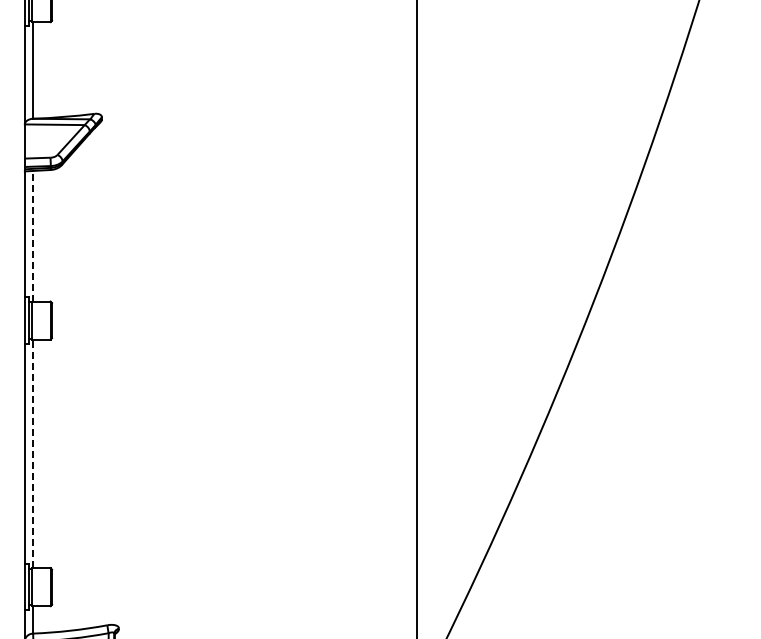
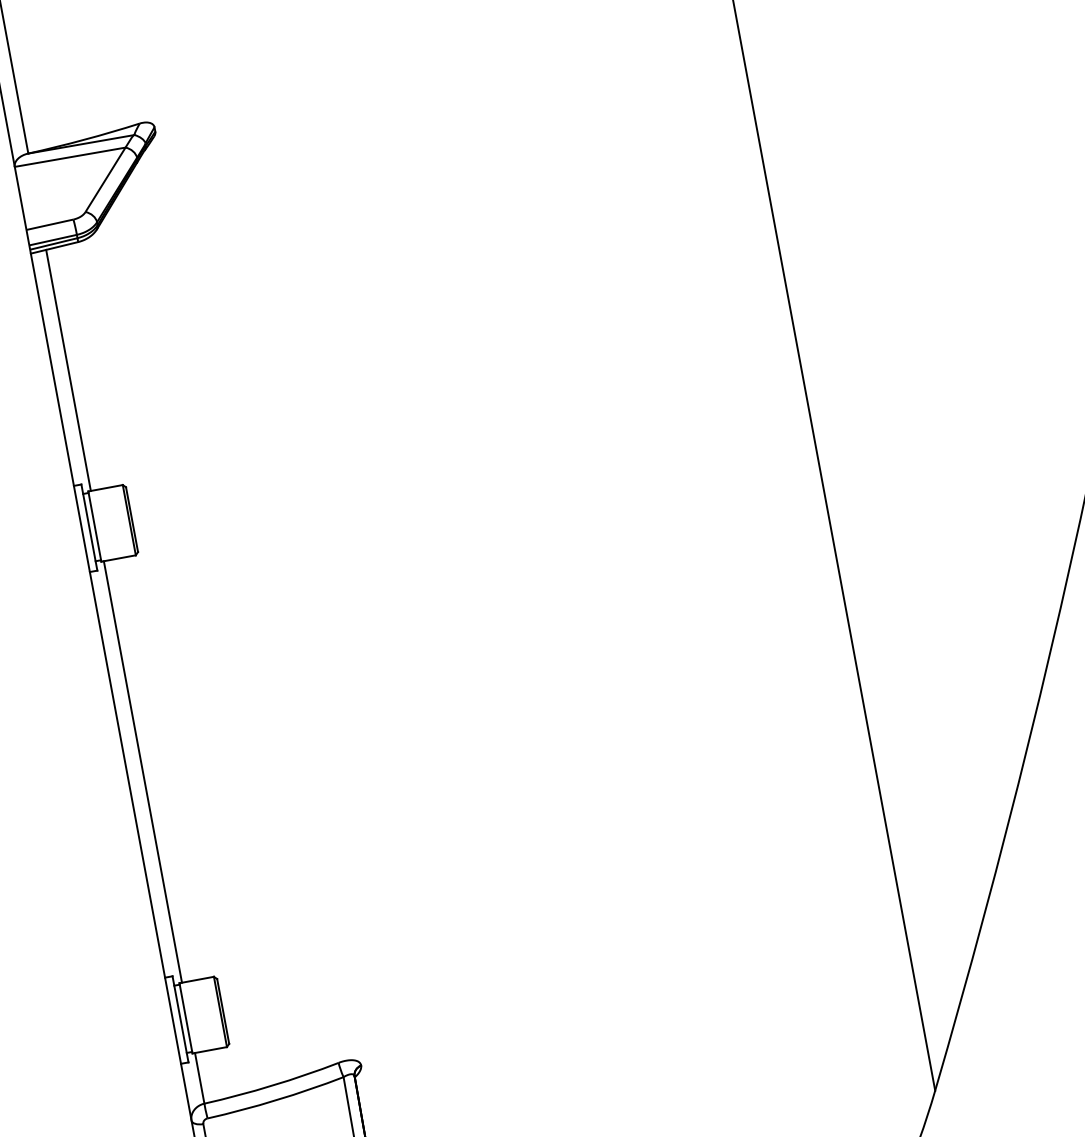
line: (33, 235) -> (68, 368), dashed -> solid
line: (33, 453) -> (143, 771), dashed -> solid

